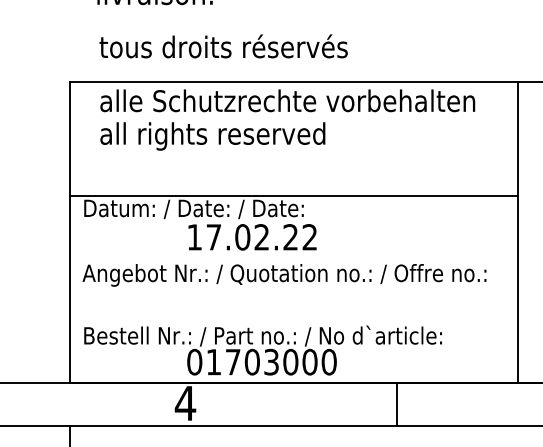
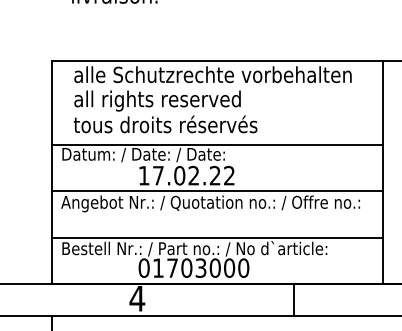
text: (223, 46) -> (165, 124), moved
line: (293, 258) -> (217, 191), added
line: (293, 320) -> (217, 237), added

